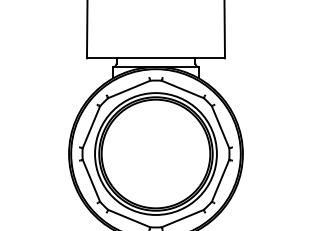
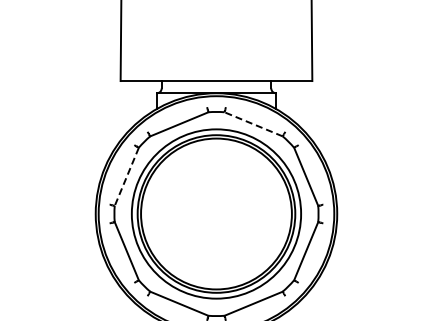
line: (182, 89) -> (253, 124), solid -> dashed
line: (91, 127) -> (126, 177), solid -> dashed

